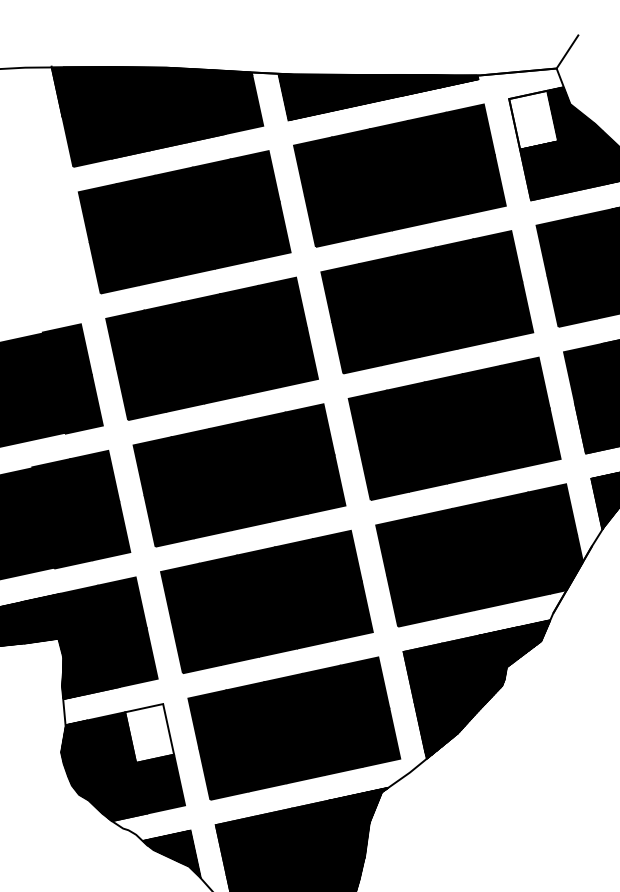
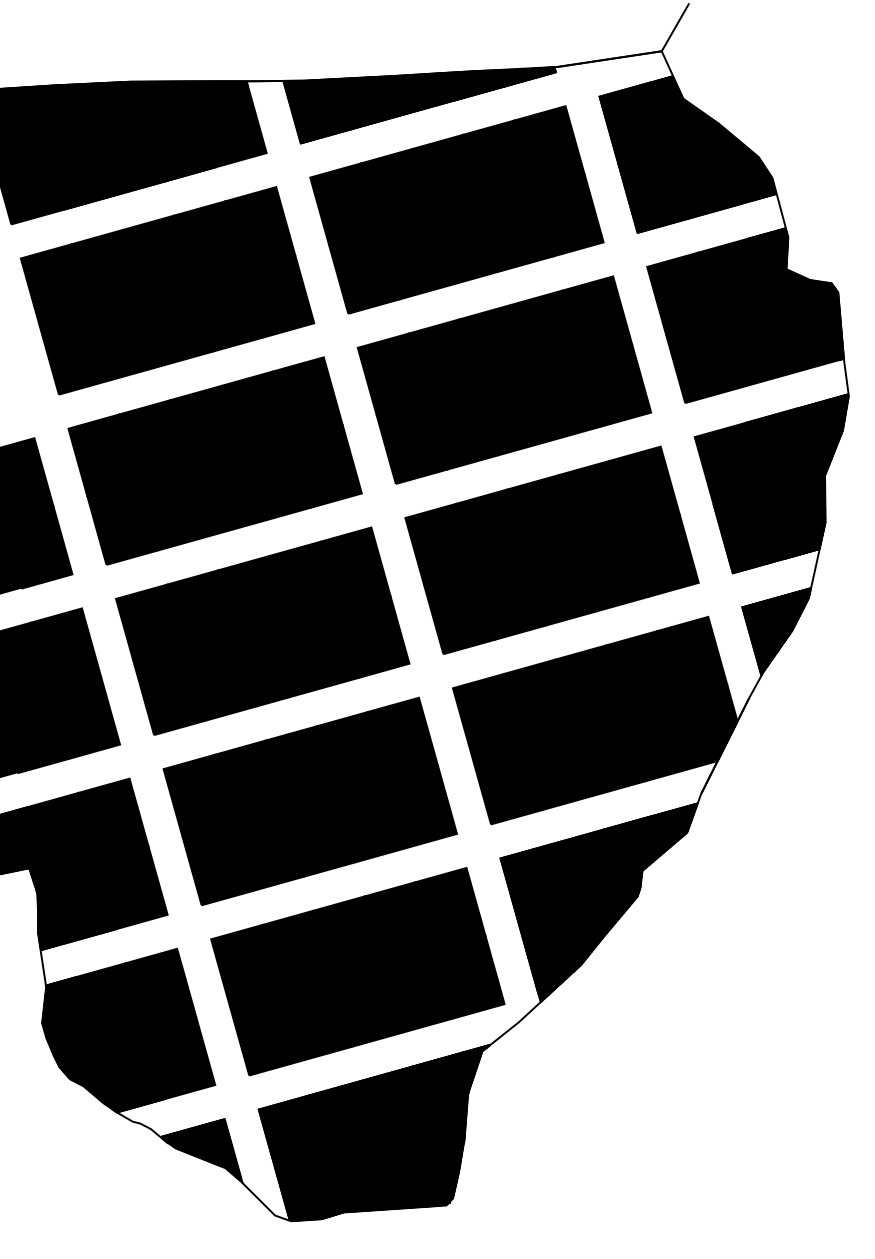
fill: (533, 120) -> (634, 123), added
fill: (149, 733) -> (161, 989), added

